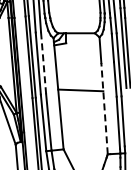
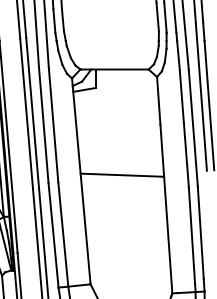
line: (43, 62) -> (53, 123), dashed -> solid
line: (104, 108) -> (166, 208), dashed -> solid

